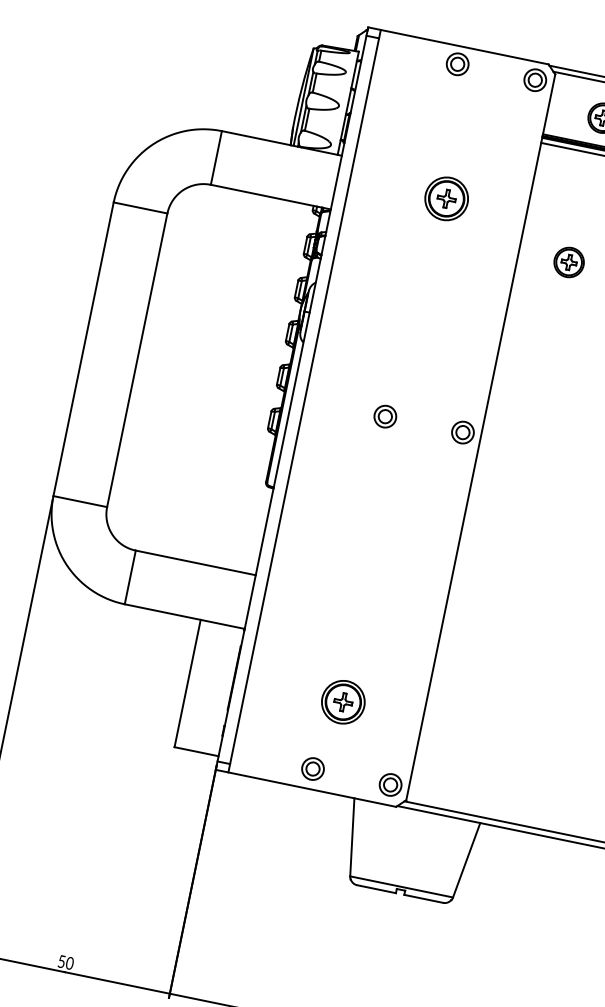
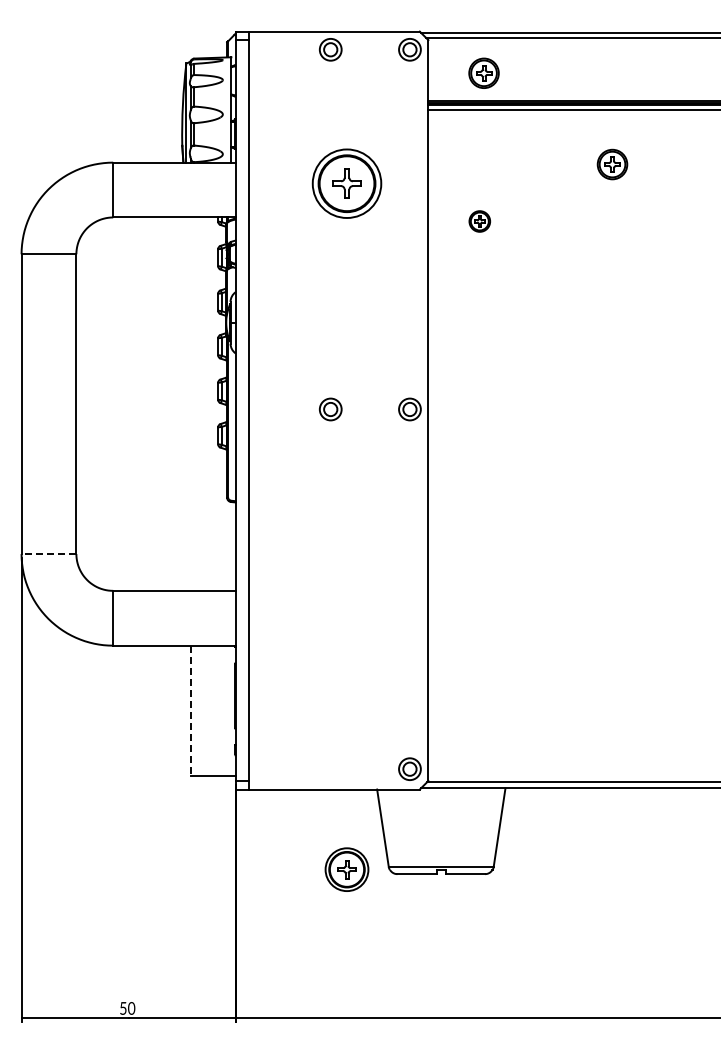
part: (446, 198) -> (346, 183), size x1.6
part: (568, 262) -> (479, 221), size x0.7
line: (79, 501) -> (48, 554), solid -> dashed
line: (187, 683) -> (190, 710), solid -> dashed
part: (342, 701) -> (346, 869), moved
part: (312, 768) -> (330, 768), removed

